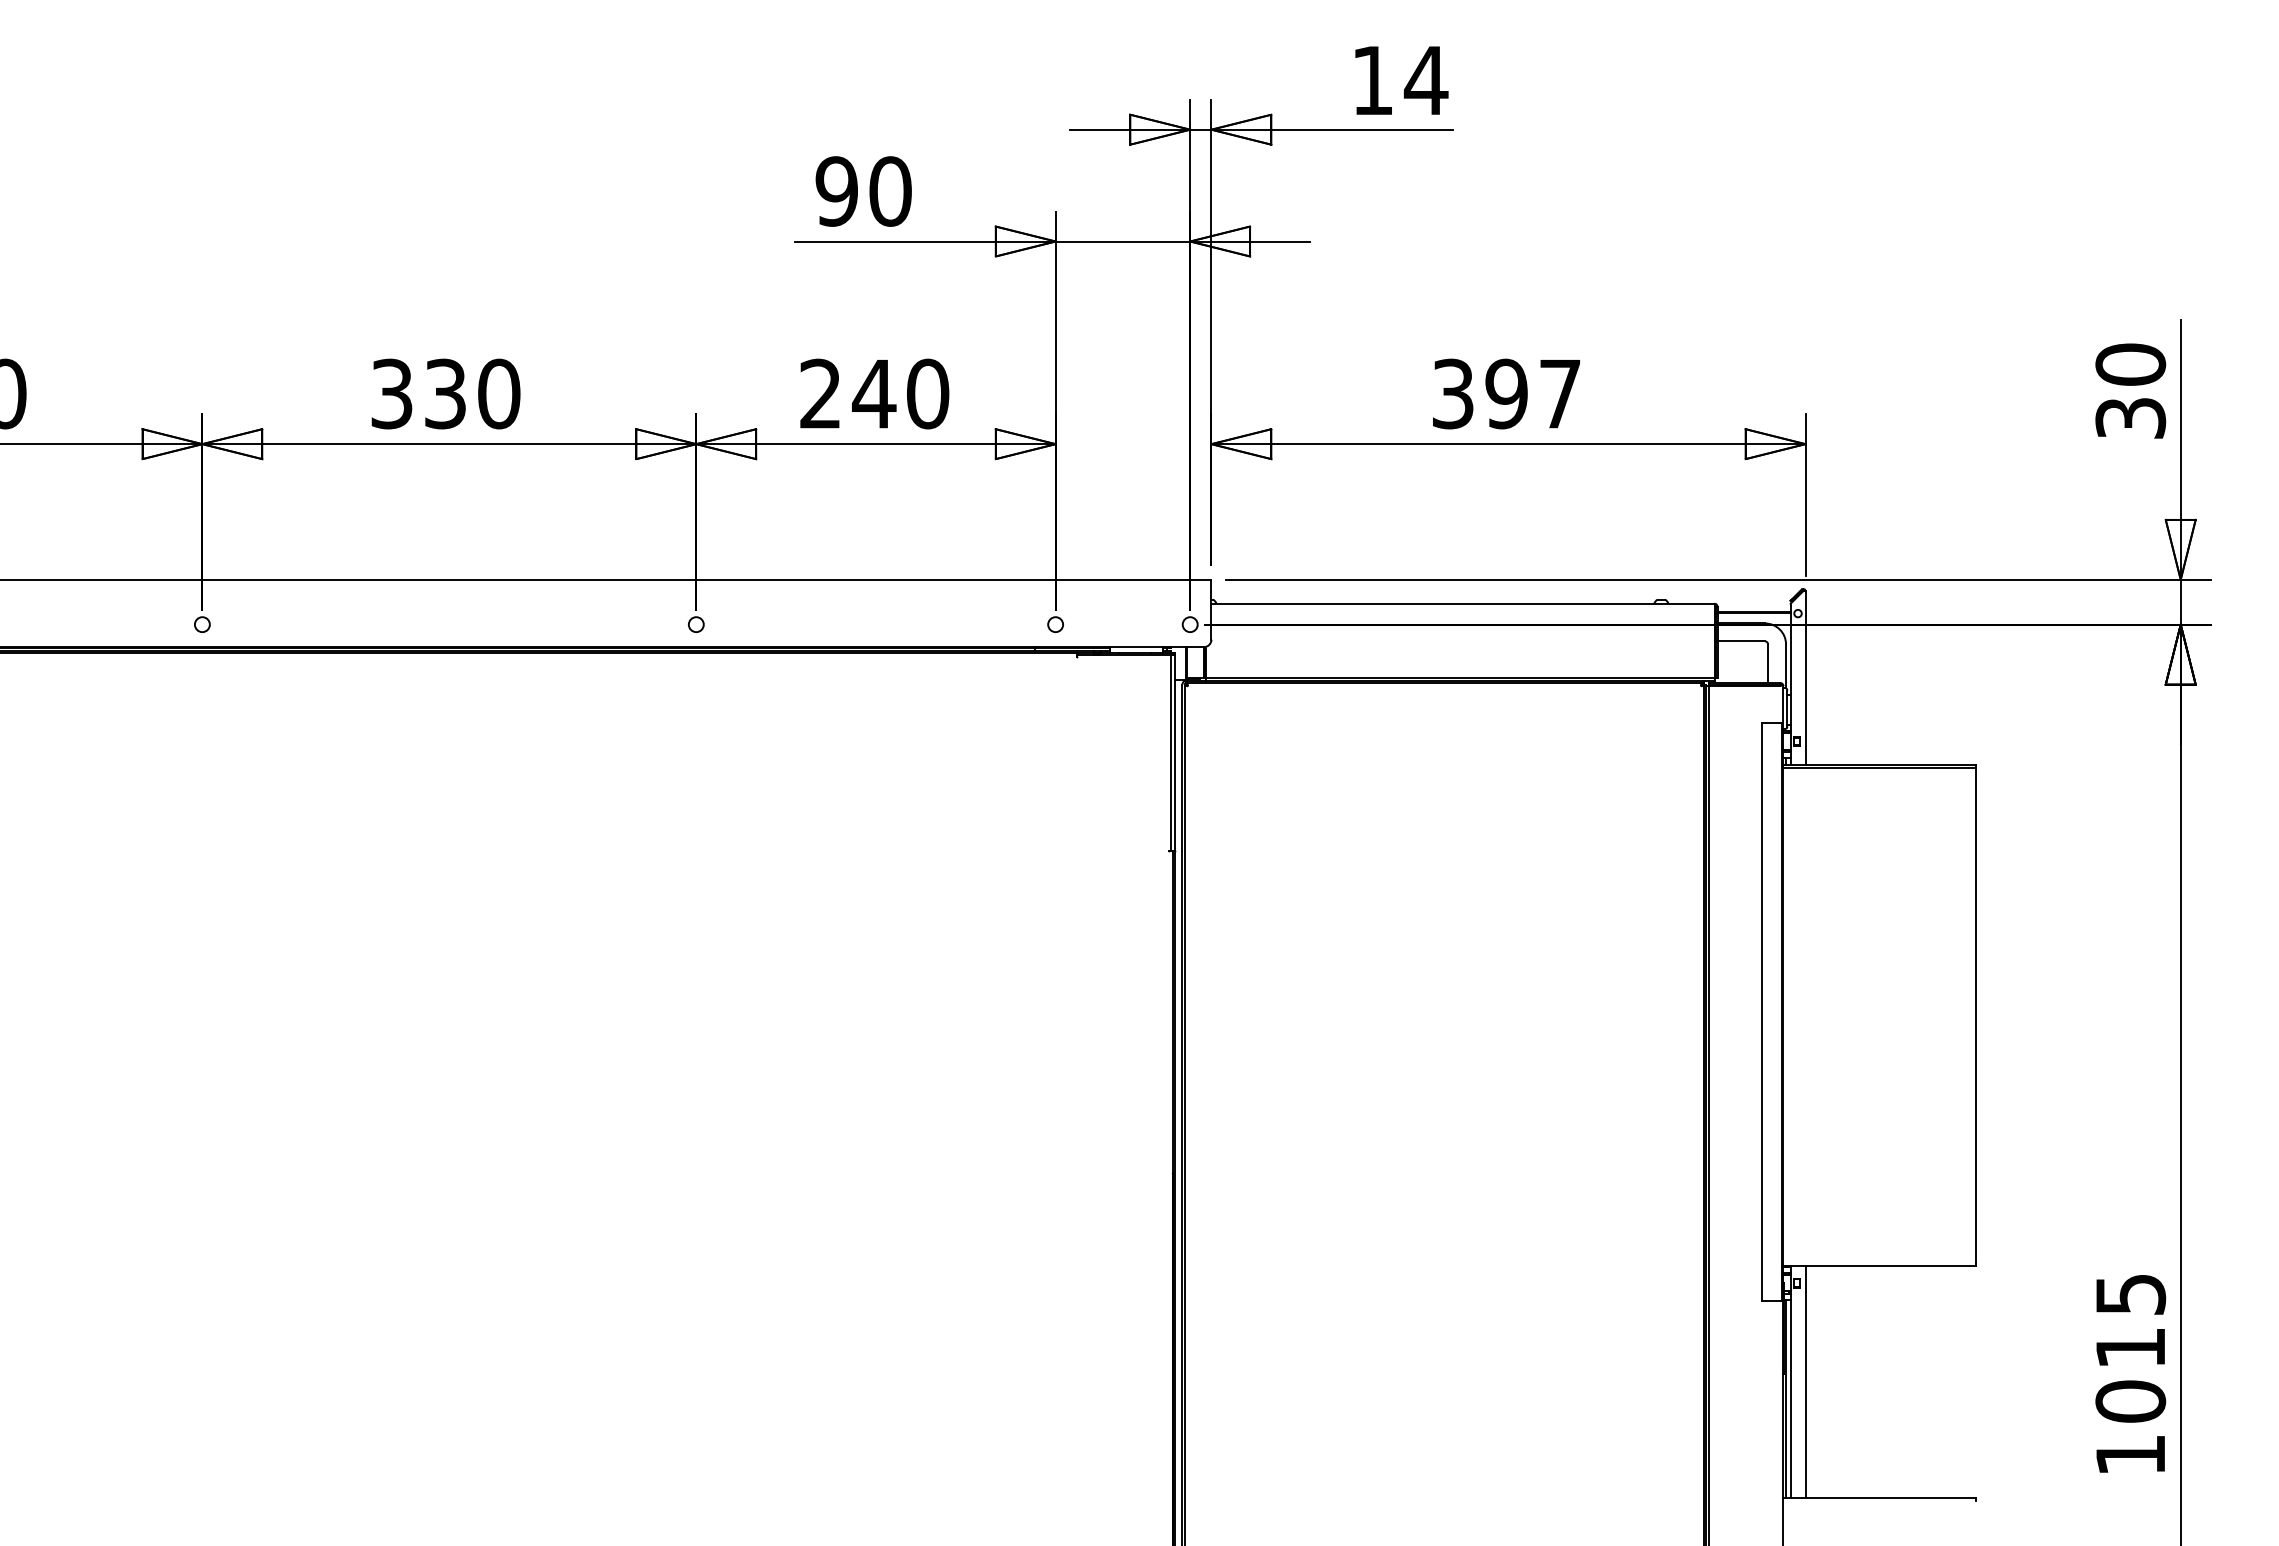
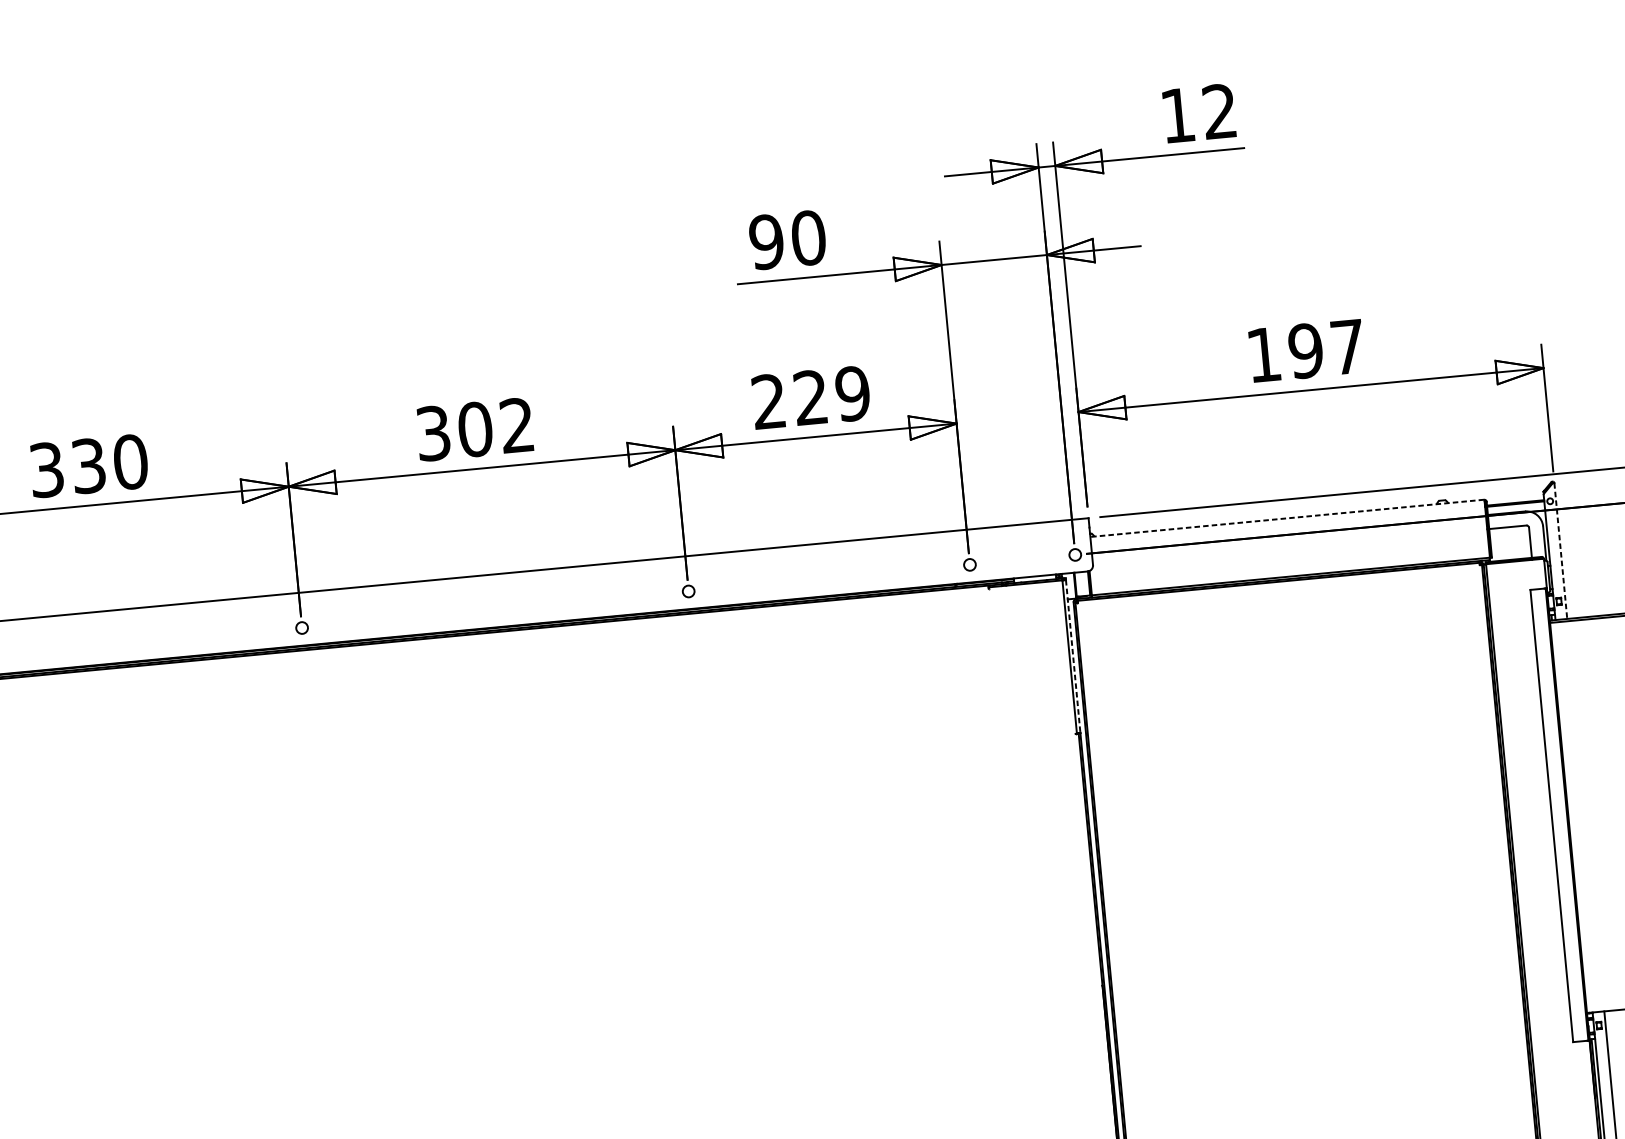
text: (1425, 79) -> (1219, 110), 14 -> 12
text: (472, 393) -> (496, 427), 330 -> 302
text: (900, 393) -> (831, 395), 240 -> 229
text: (1453, 393) -> (1264, 354), 397 -> 197
line: (1462, 603) -> (1286, 518), solid -> dashed
line: (1805, 677) -> (1560, 550), solid -> dashed
line: (1175, 753) -> (1073, 656), solid -> dashed

